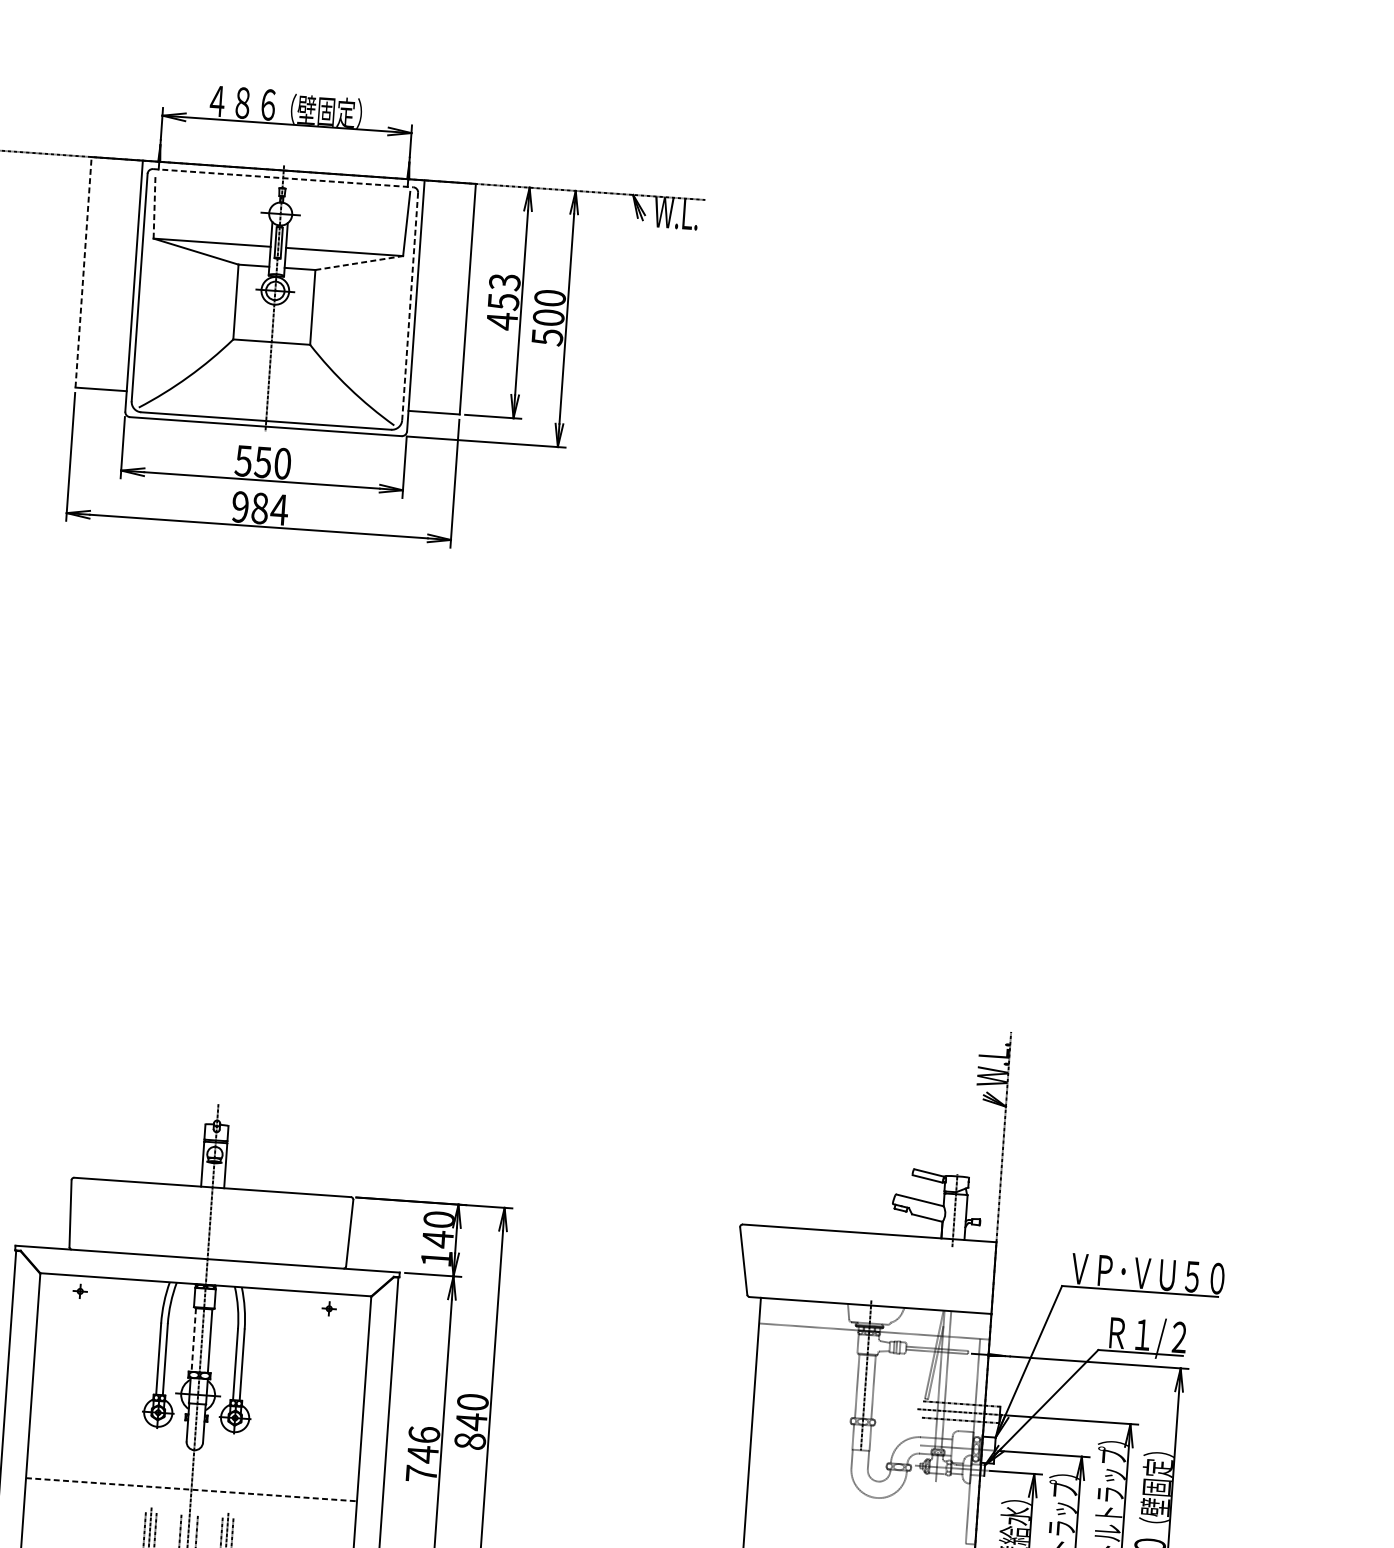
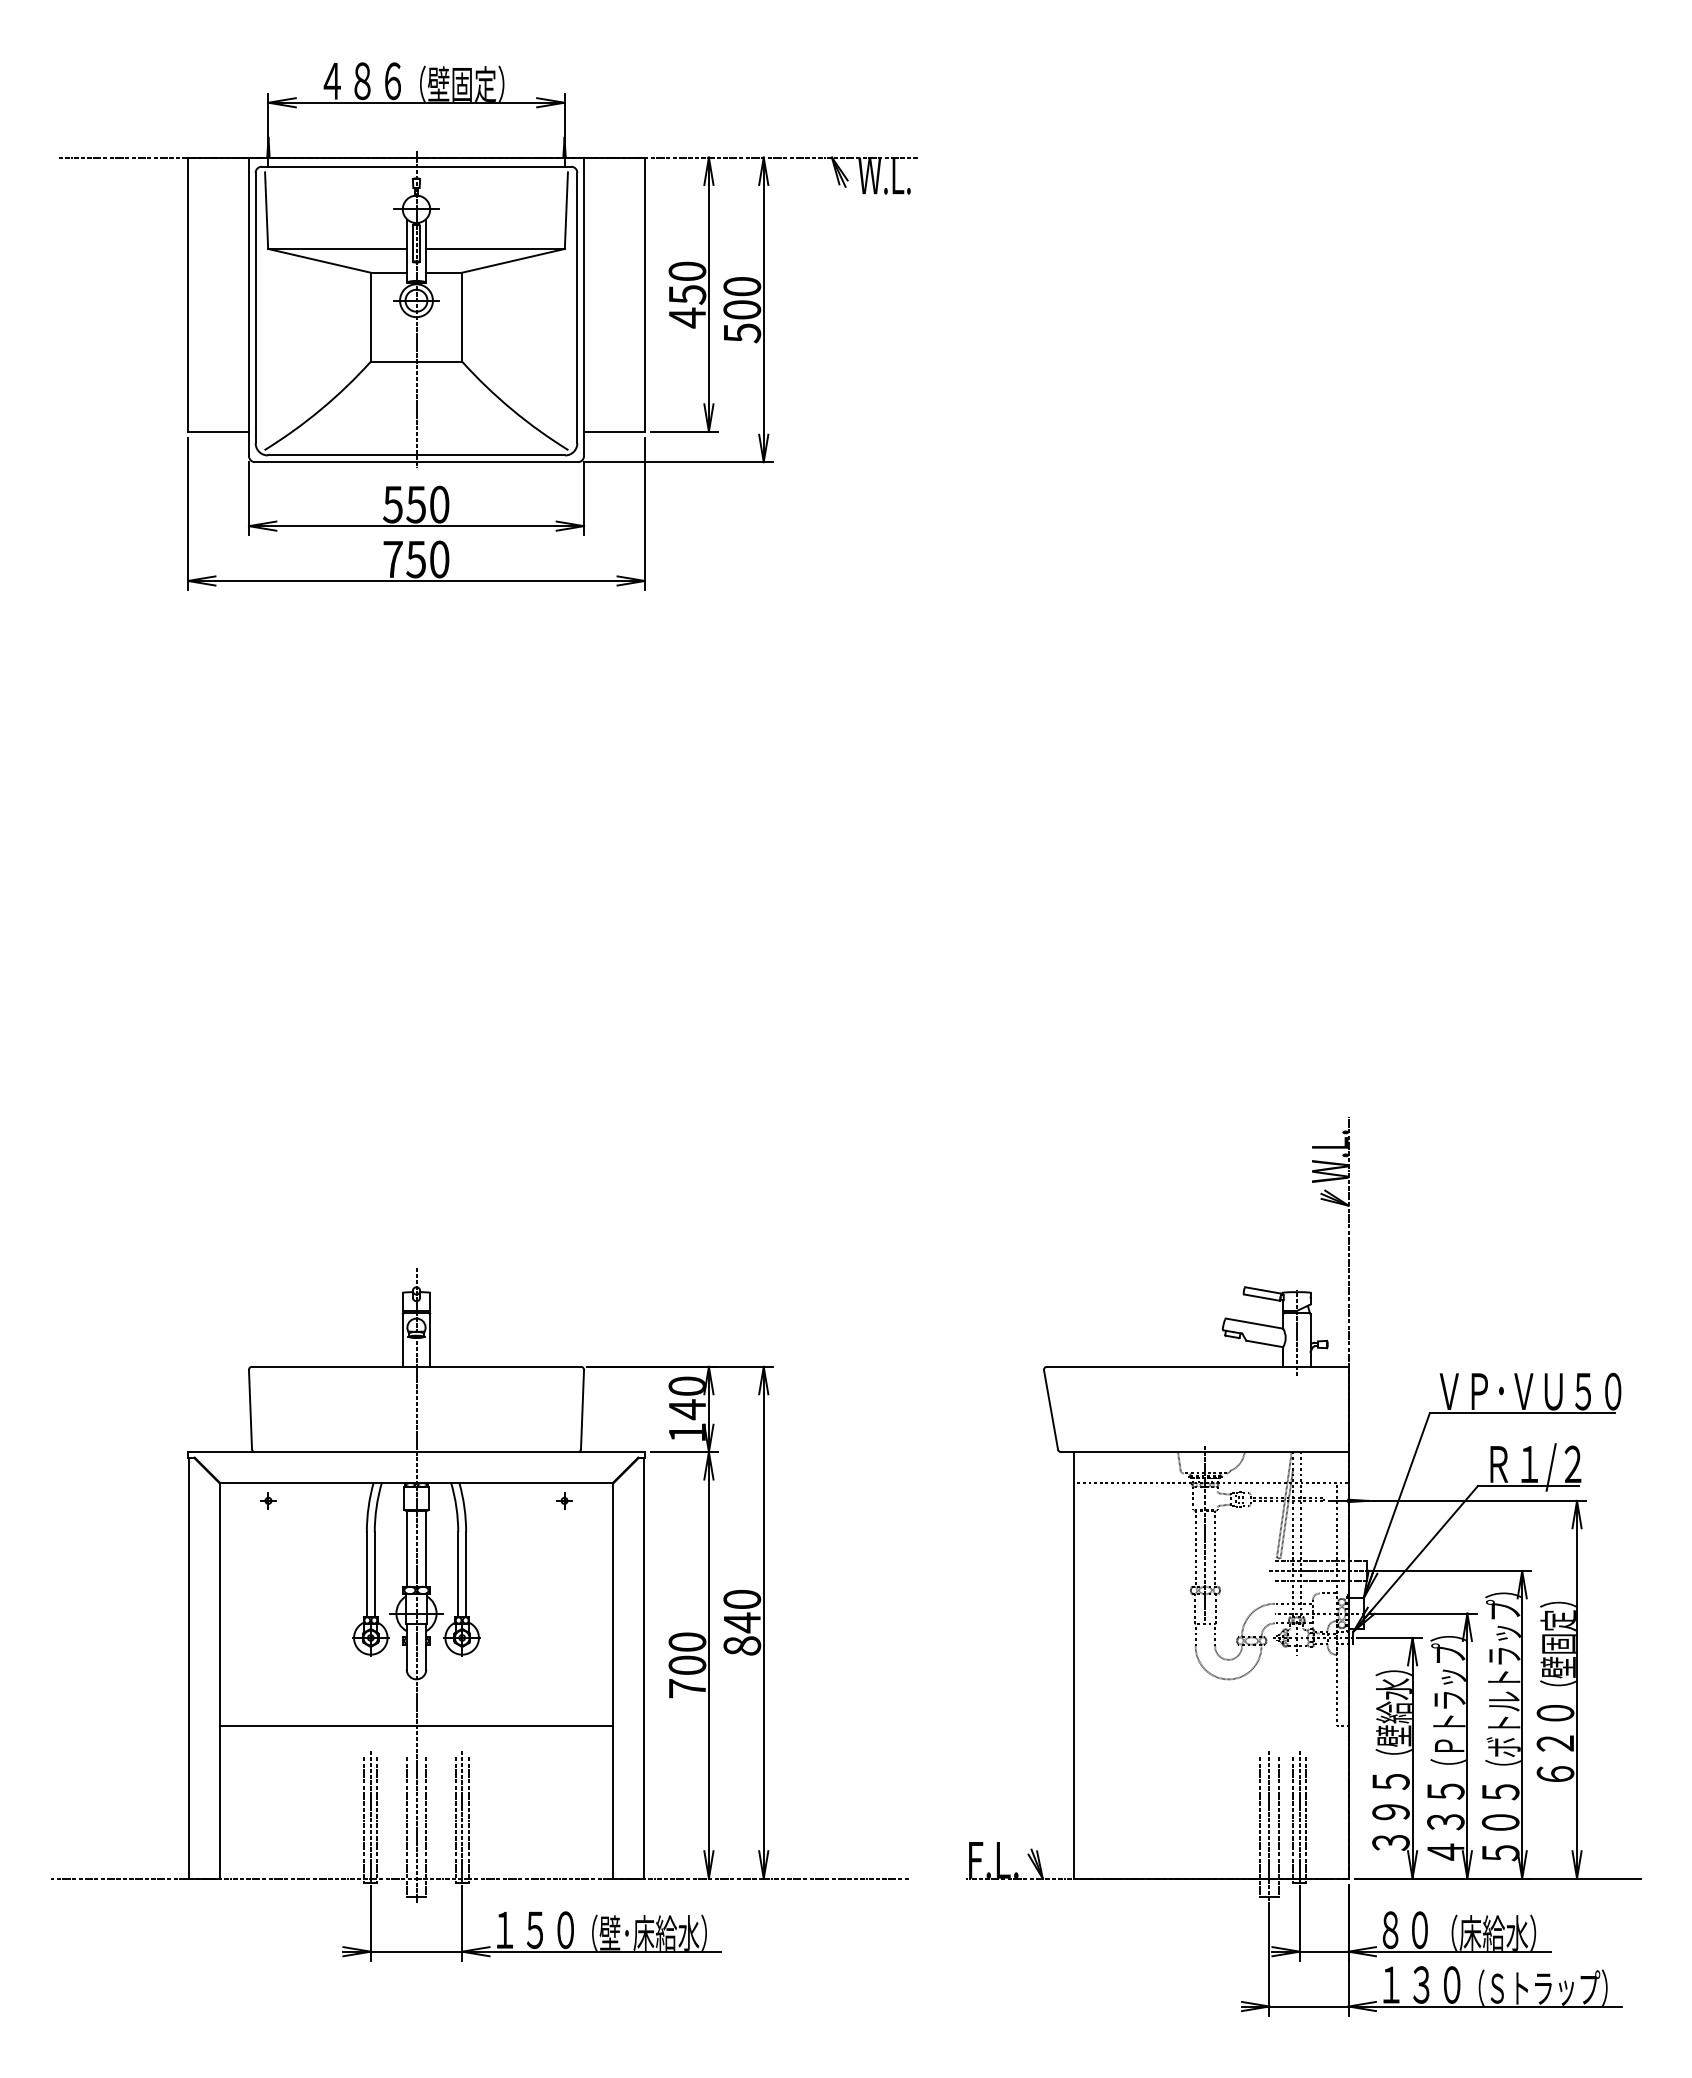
line: (283, 178) -> (416, 166), dashed -> solid
line: (154, 206) -> (266, 210), dashed -> solid
line: (359, 262) -> (513, 260), dashed -> solid
line: (83, 272) -> (188, 294), dashed -> solid
text: (504, 282) -> (687, 271), 453 -> 450
line: (410, 306) -> (577, 308), dashed -> solid
text: (260, 508) -> (416, 559), 984 -> 750
line: (193, 1340) -> (406, 1549), dashed -> solid
text: (423, 1445) -> (687, 1654), 746 -> 700
line: (191, 1489) -> (416, 1726), dashed -> solid

